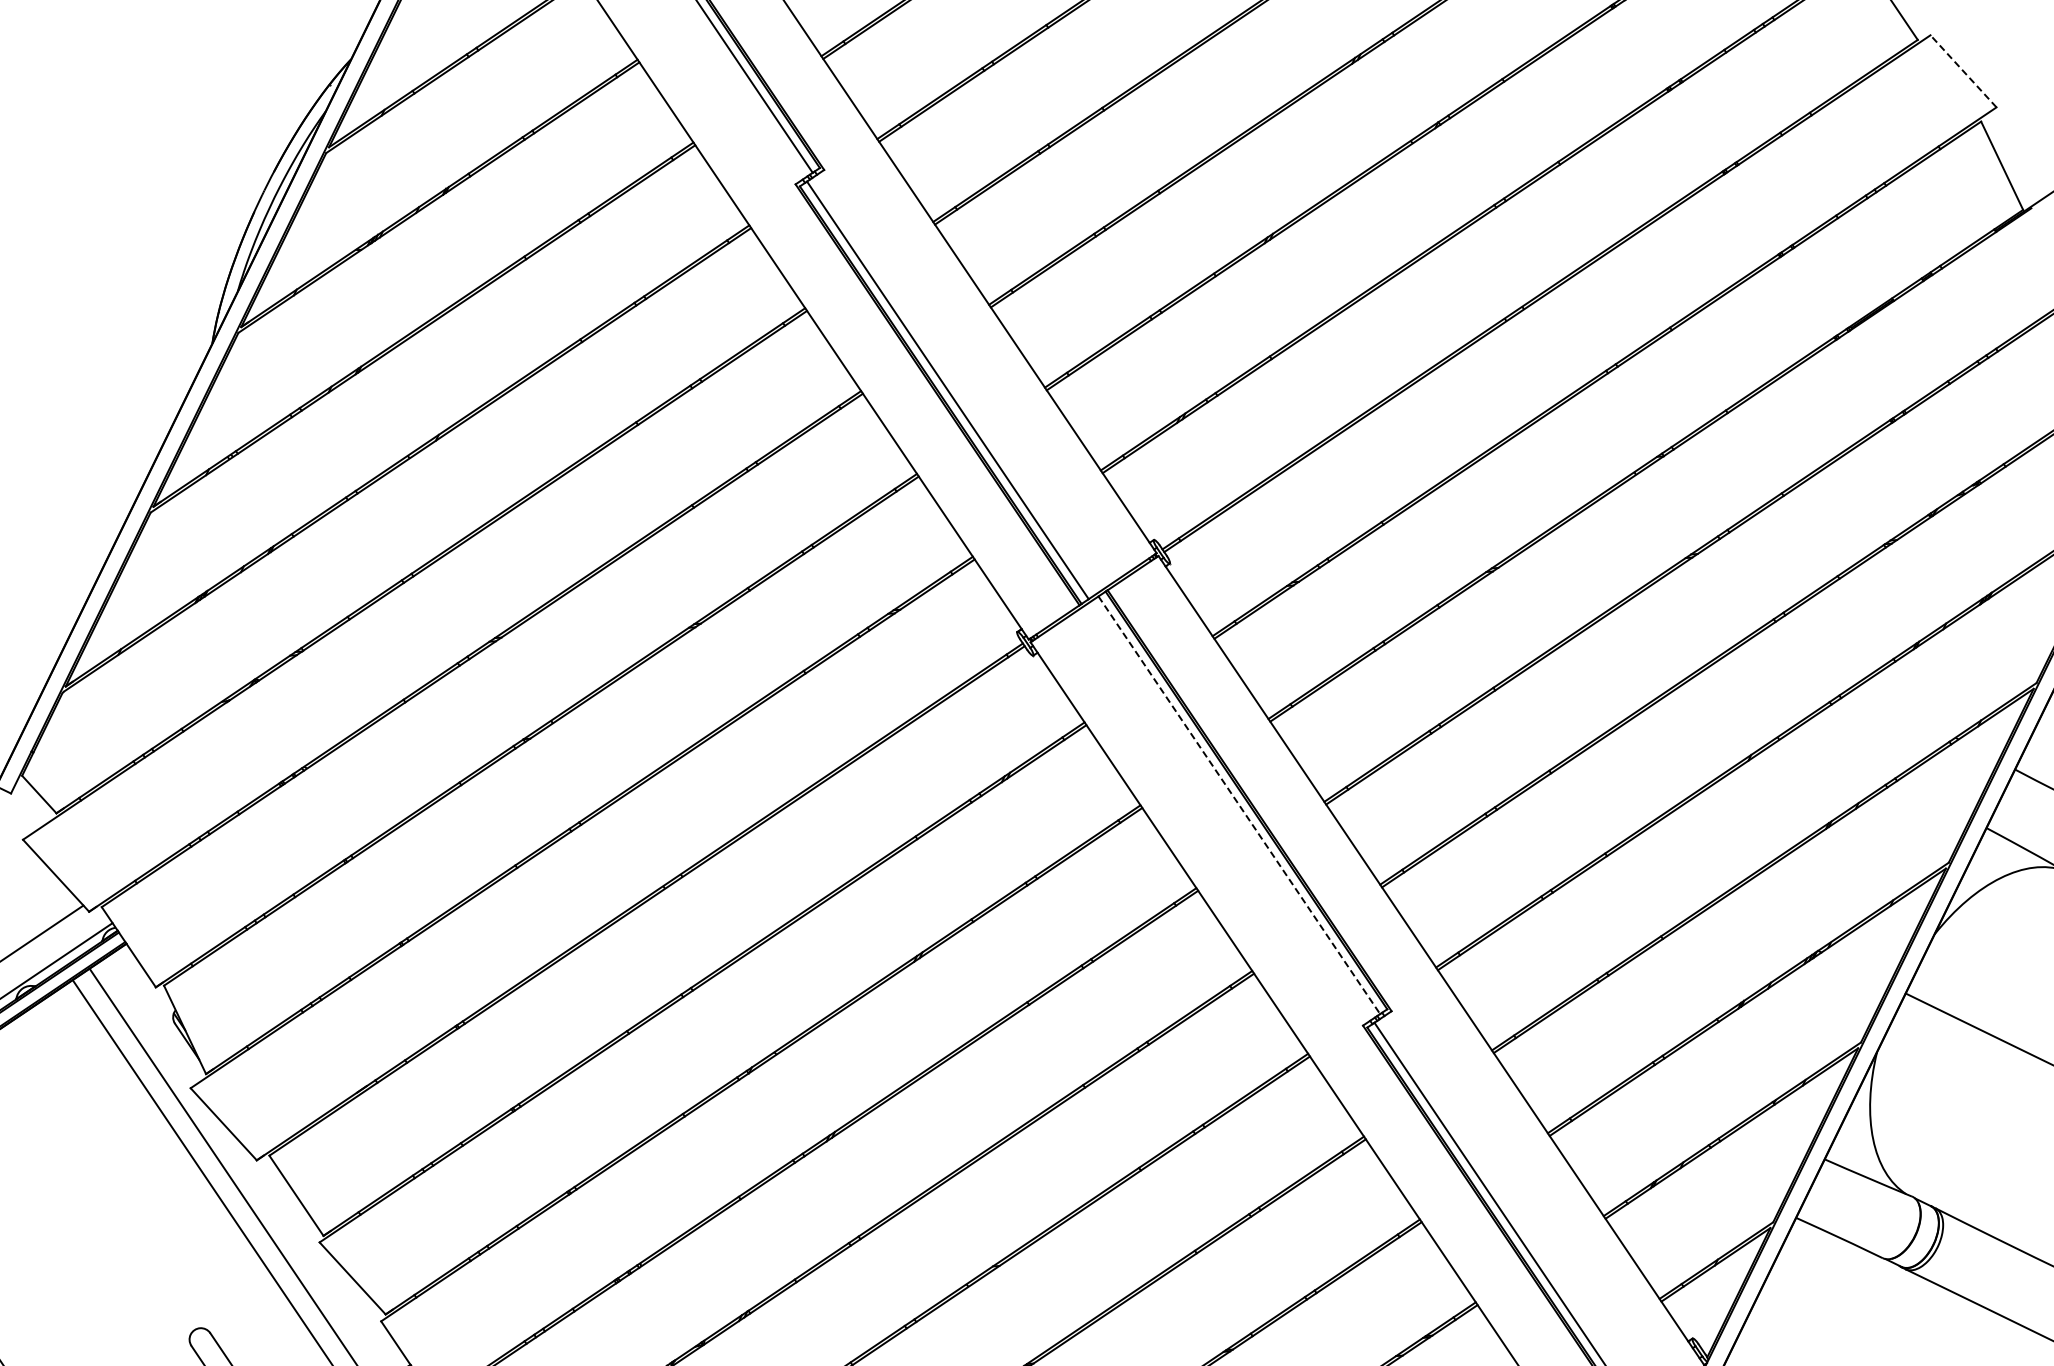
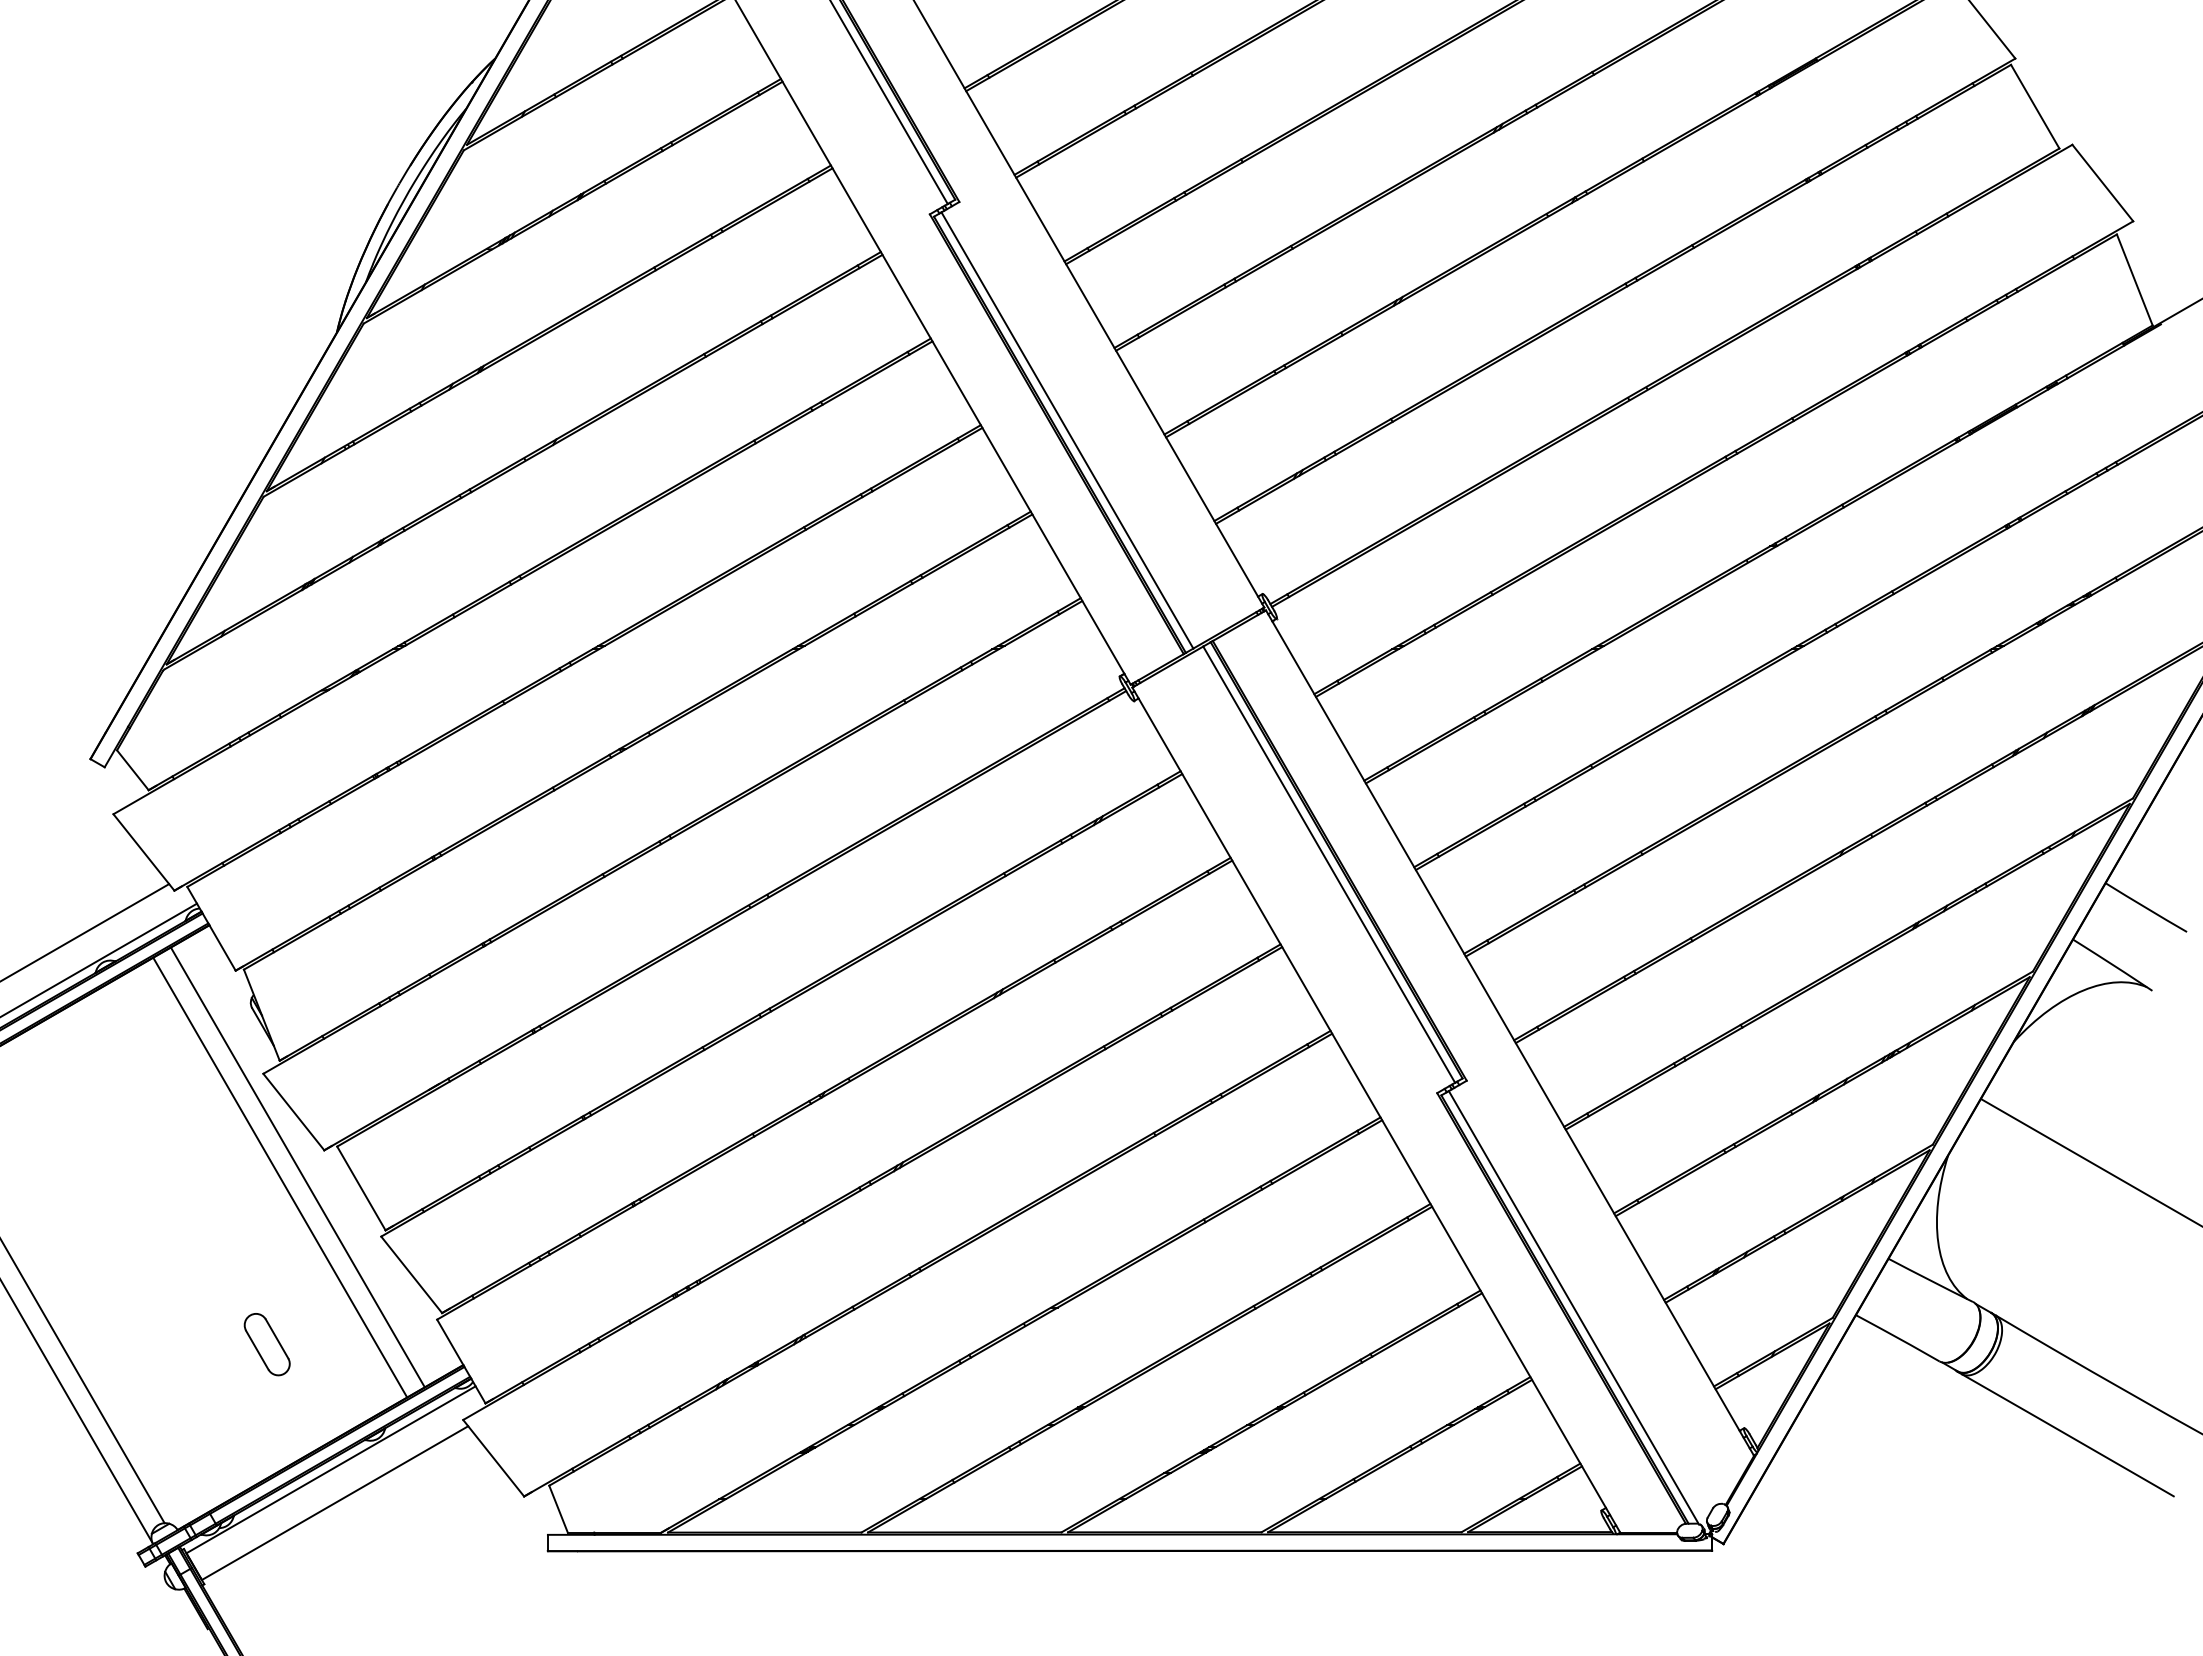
line: (1963, 71) -> (2102, 183), dashed -> solid
line: (1239, 805) -> (1329, 864), dashed -> solid

